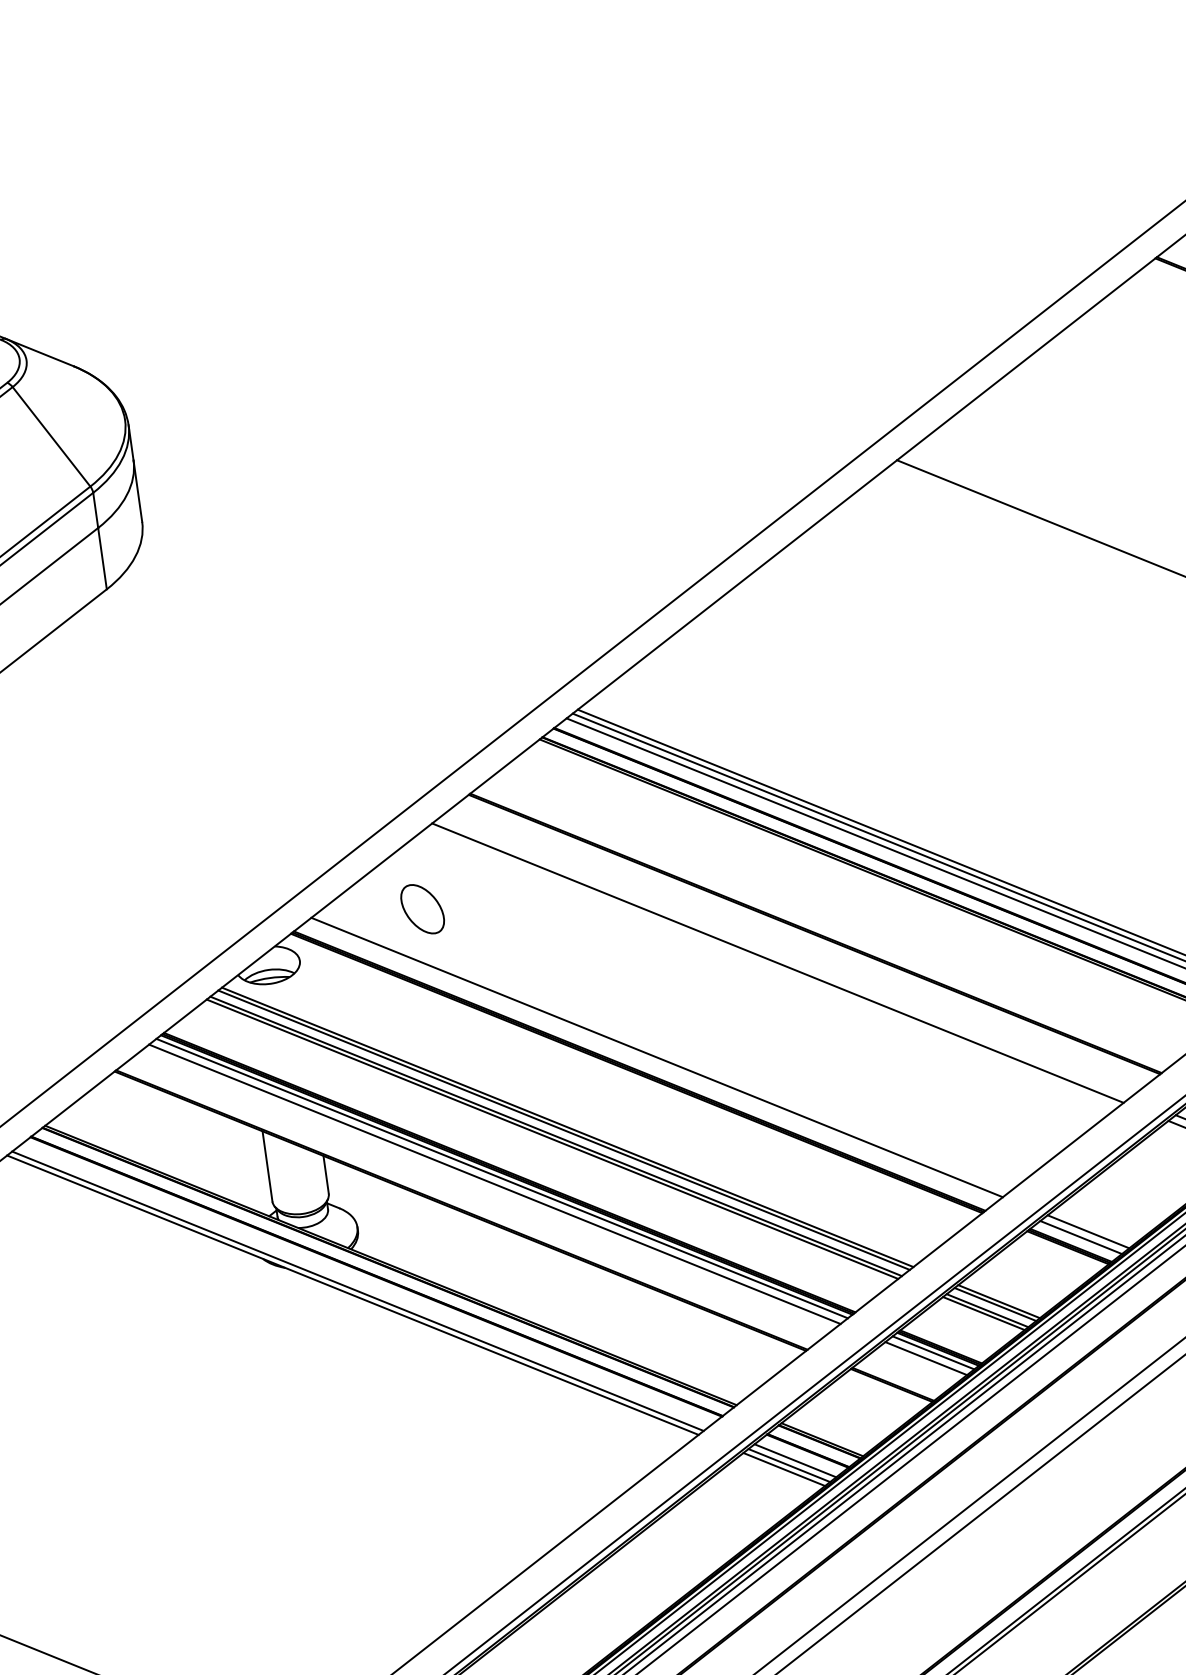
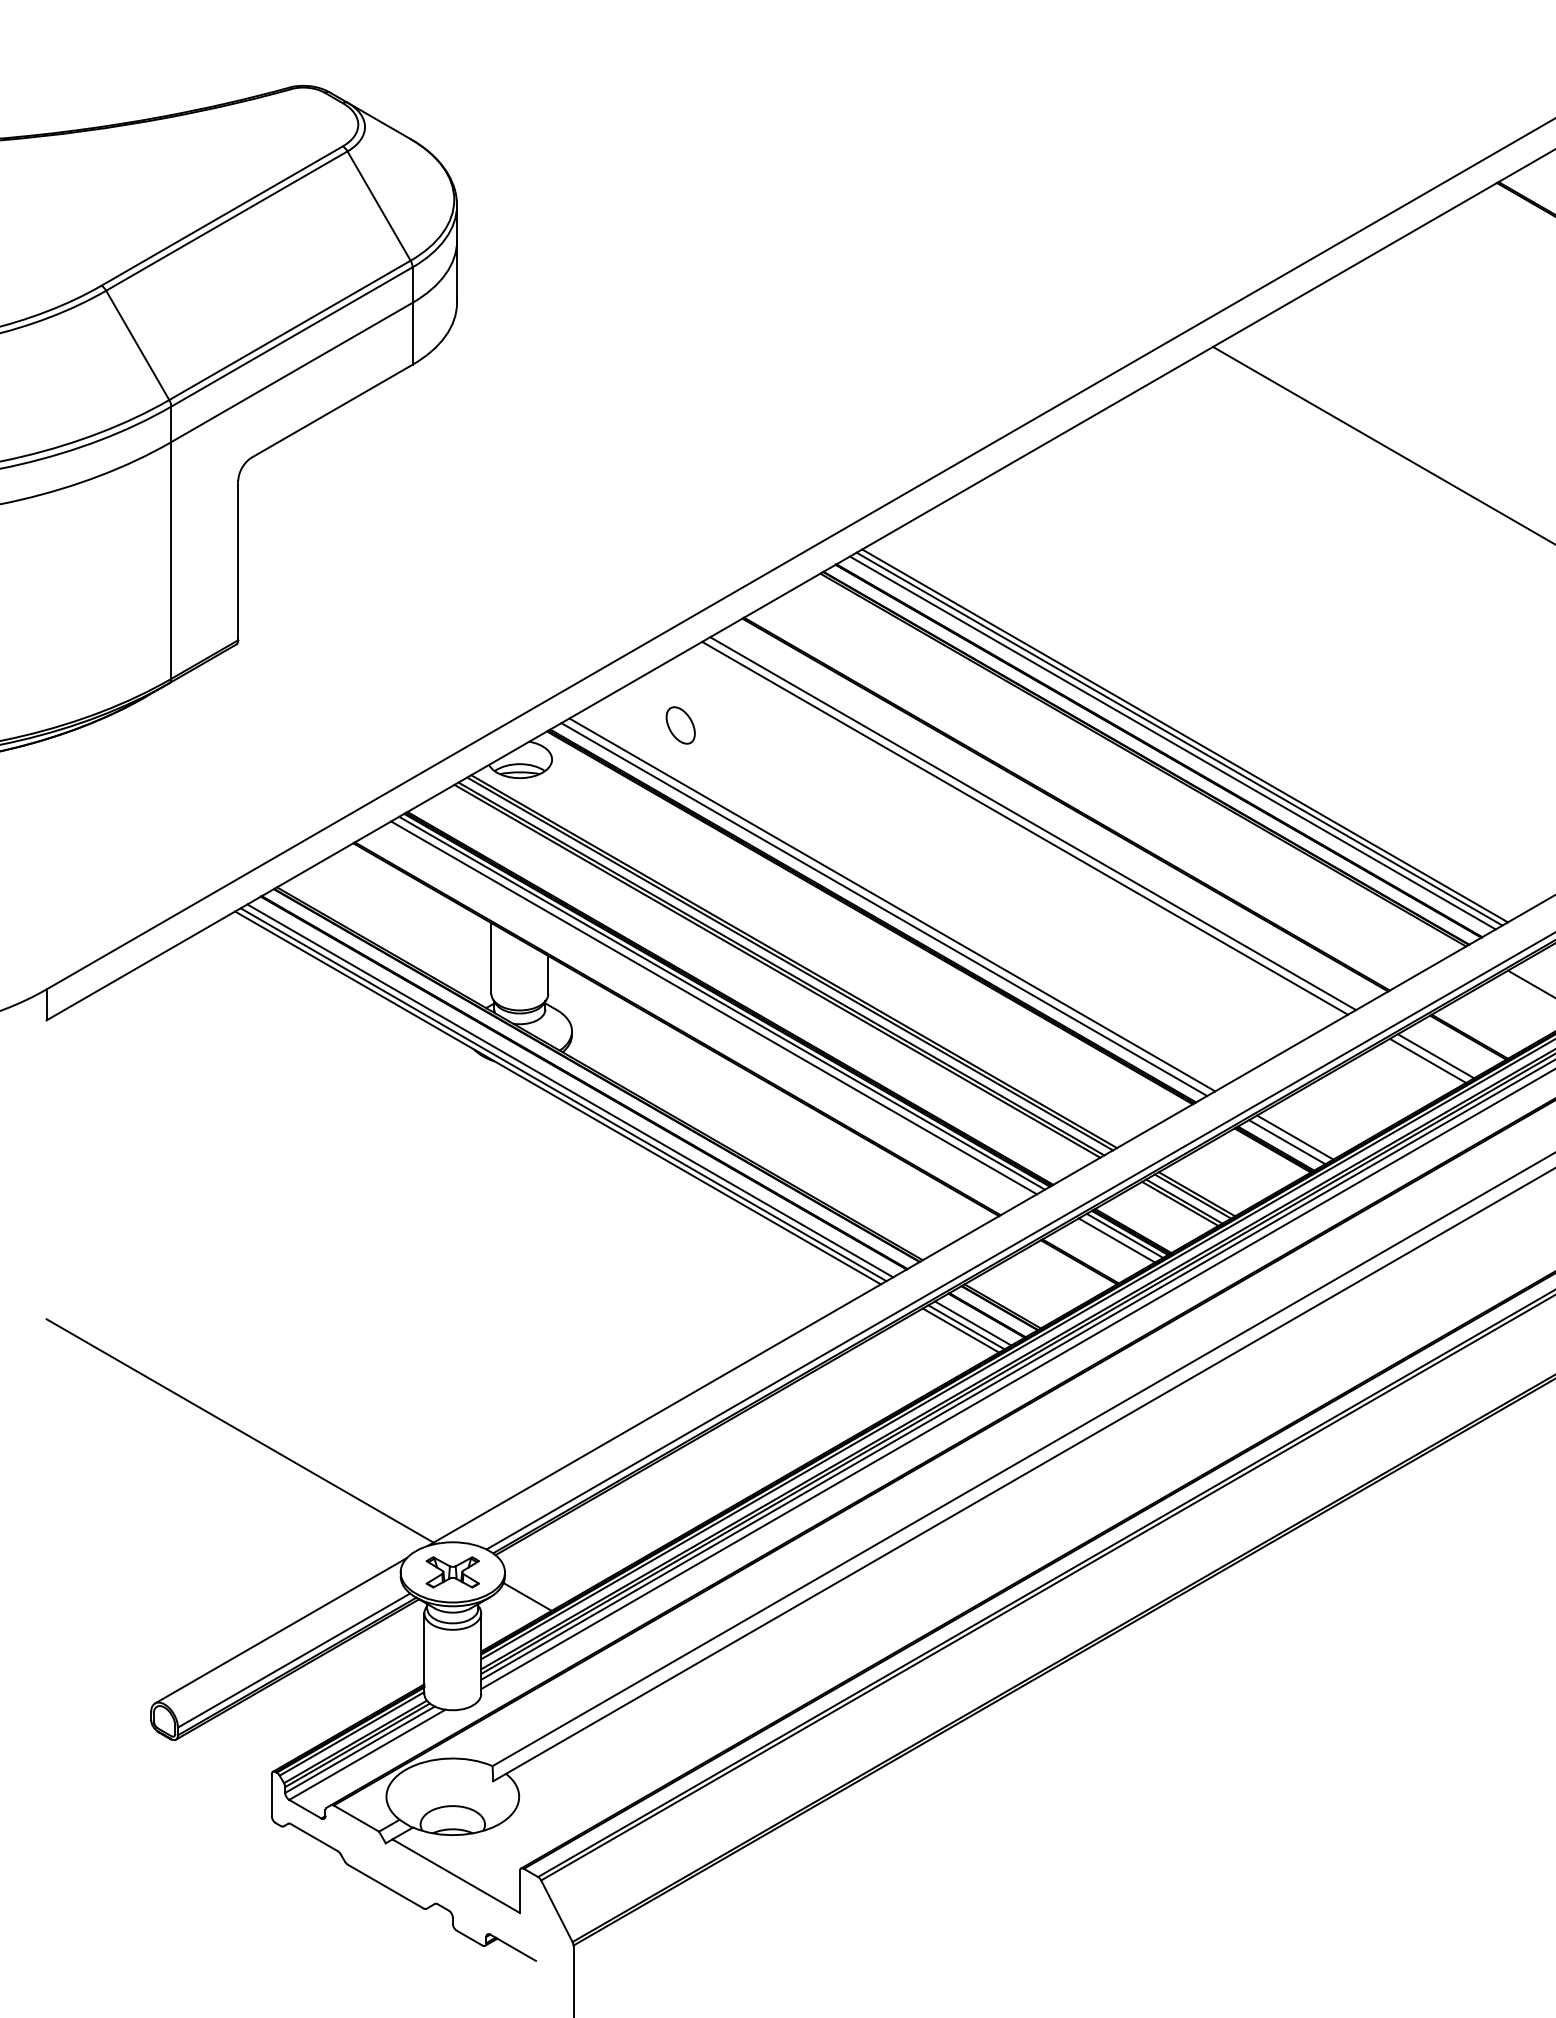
part: (422, 909) -> (680, 725), size x0.71
line: (785, 957) -> (1033, 823), added
line: (649, 1063) -> (884, 909), added
line: (364, 1286) -> (570, 1090), added

